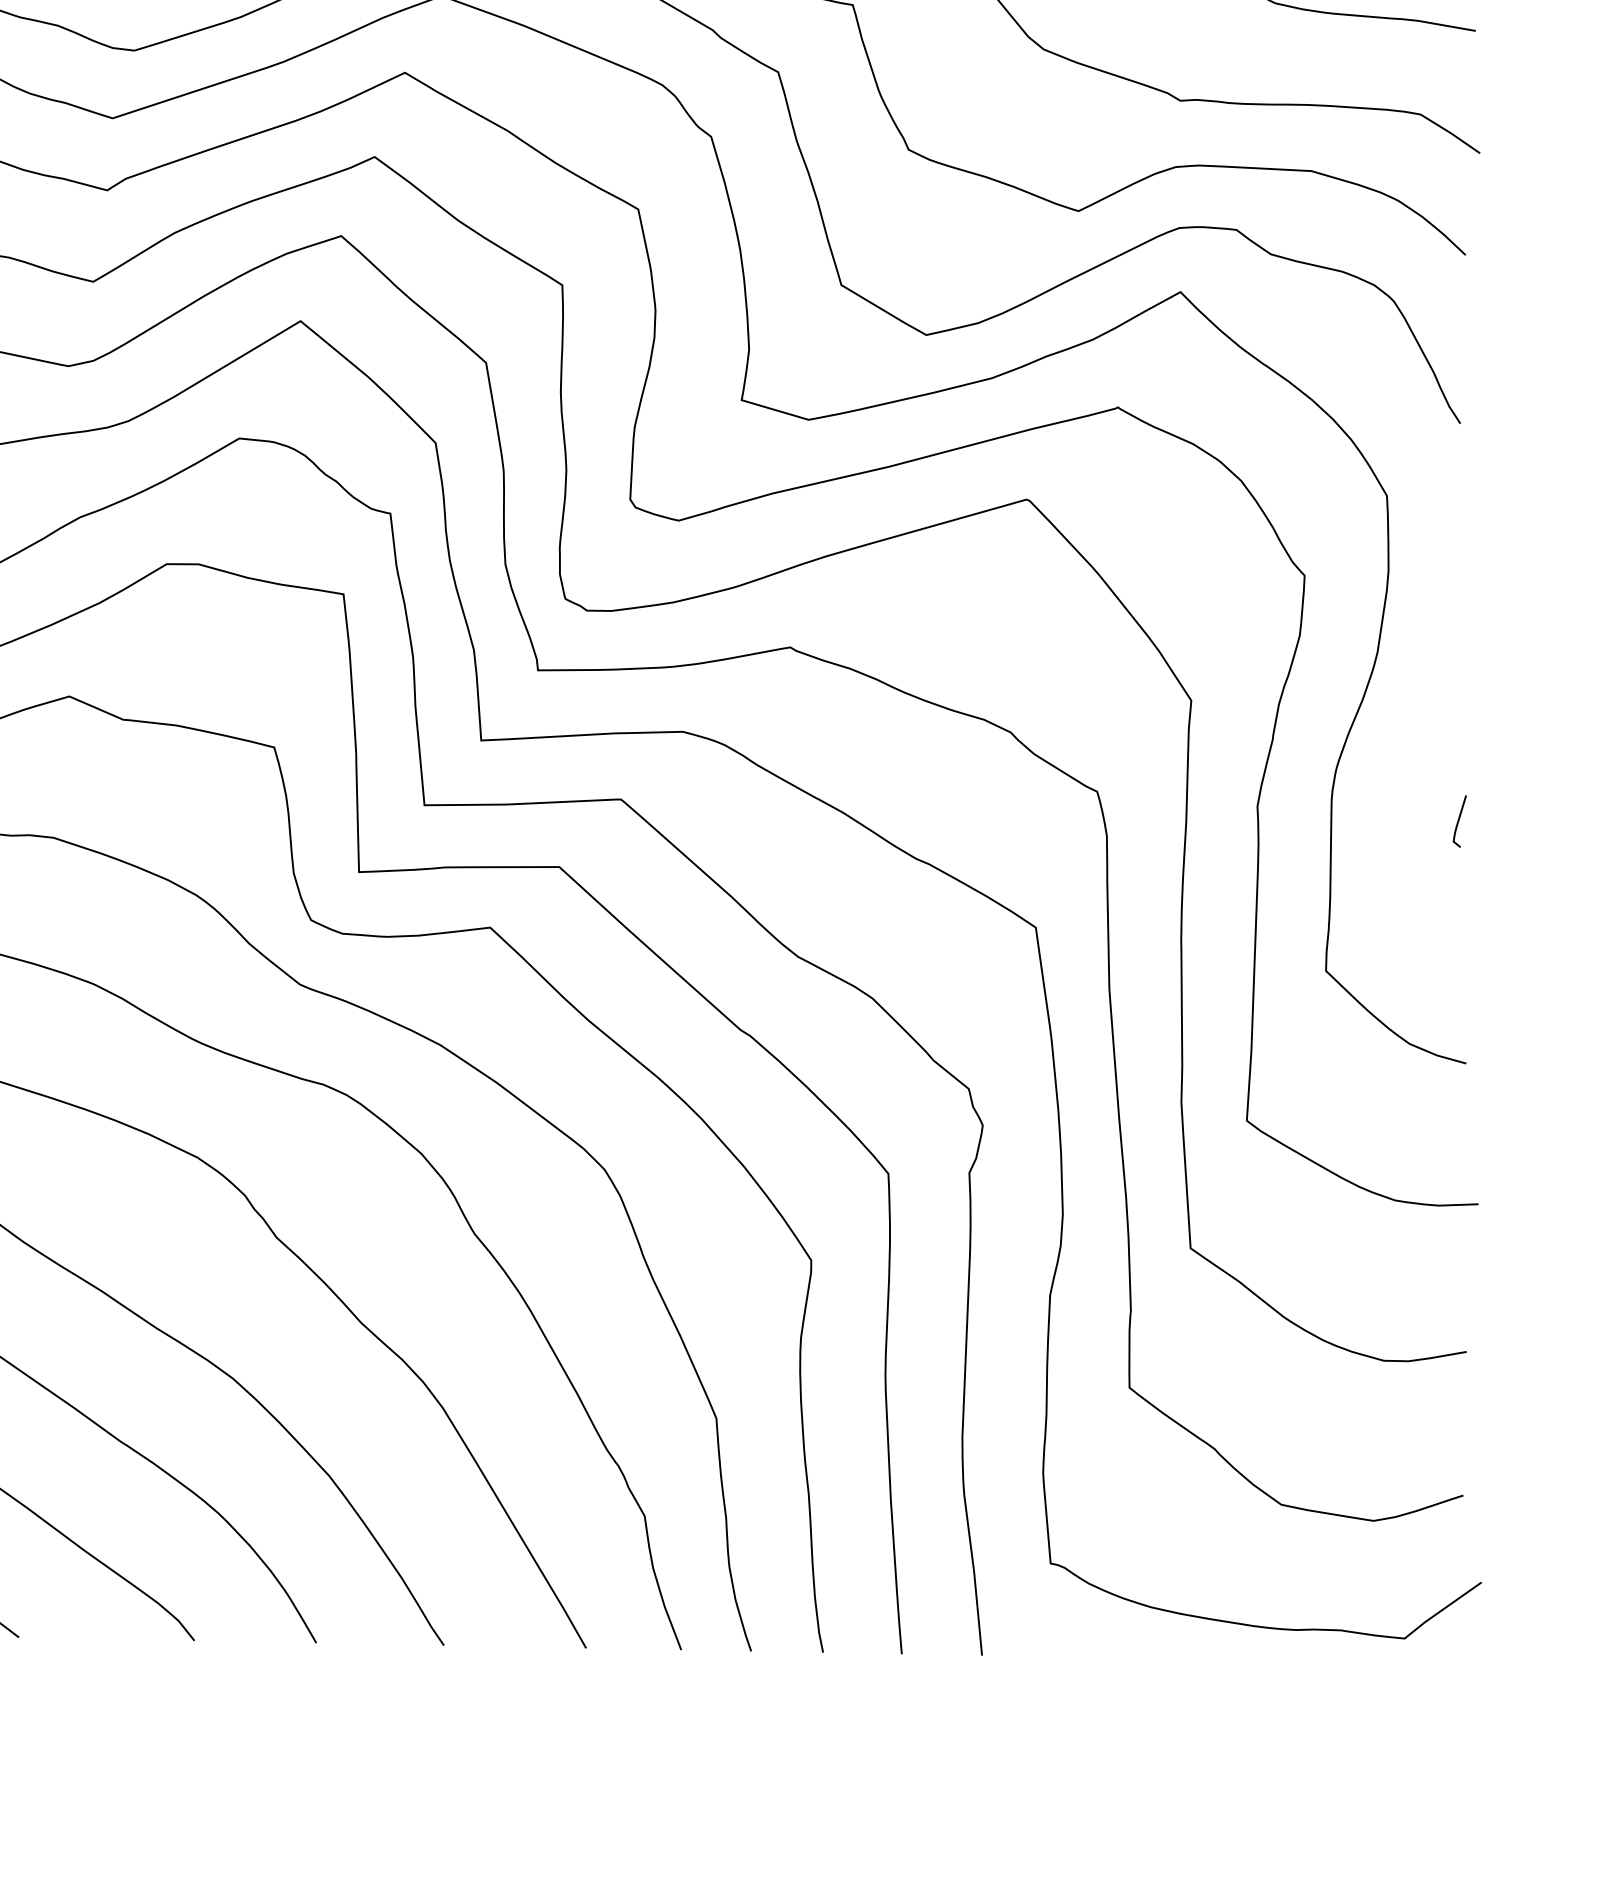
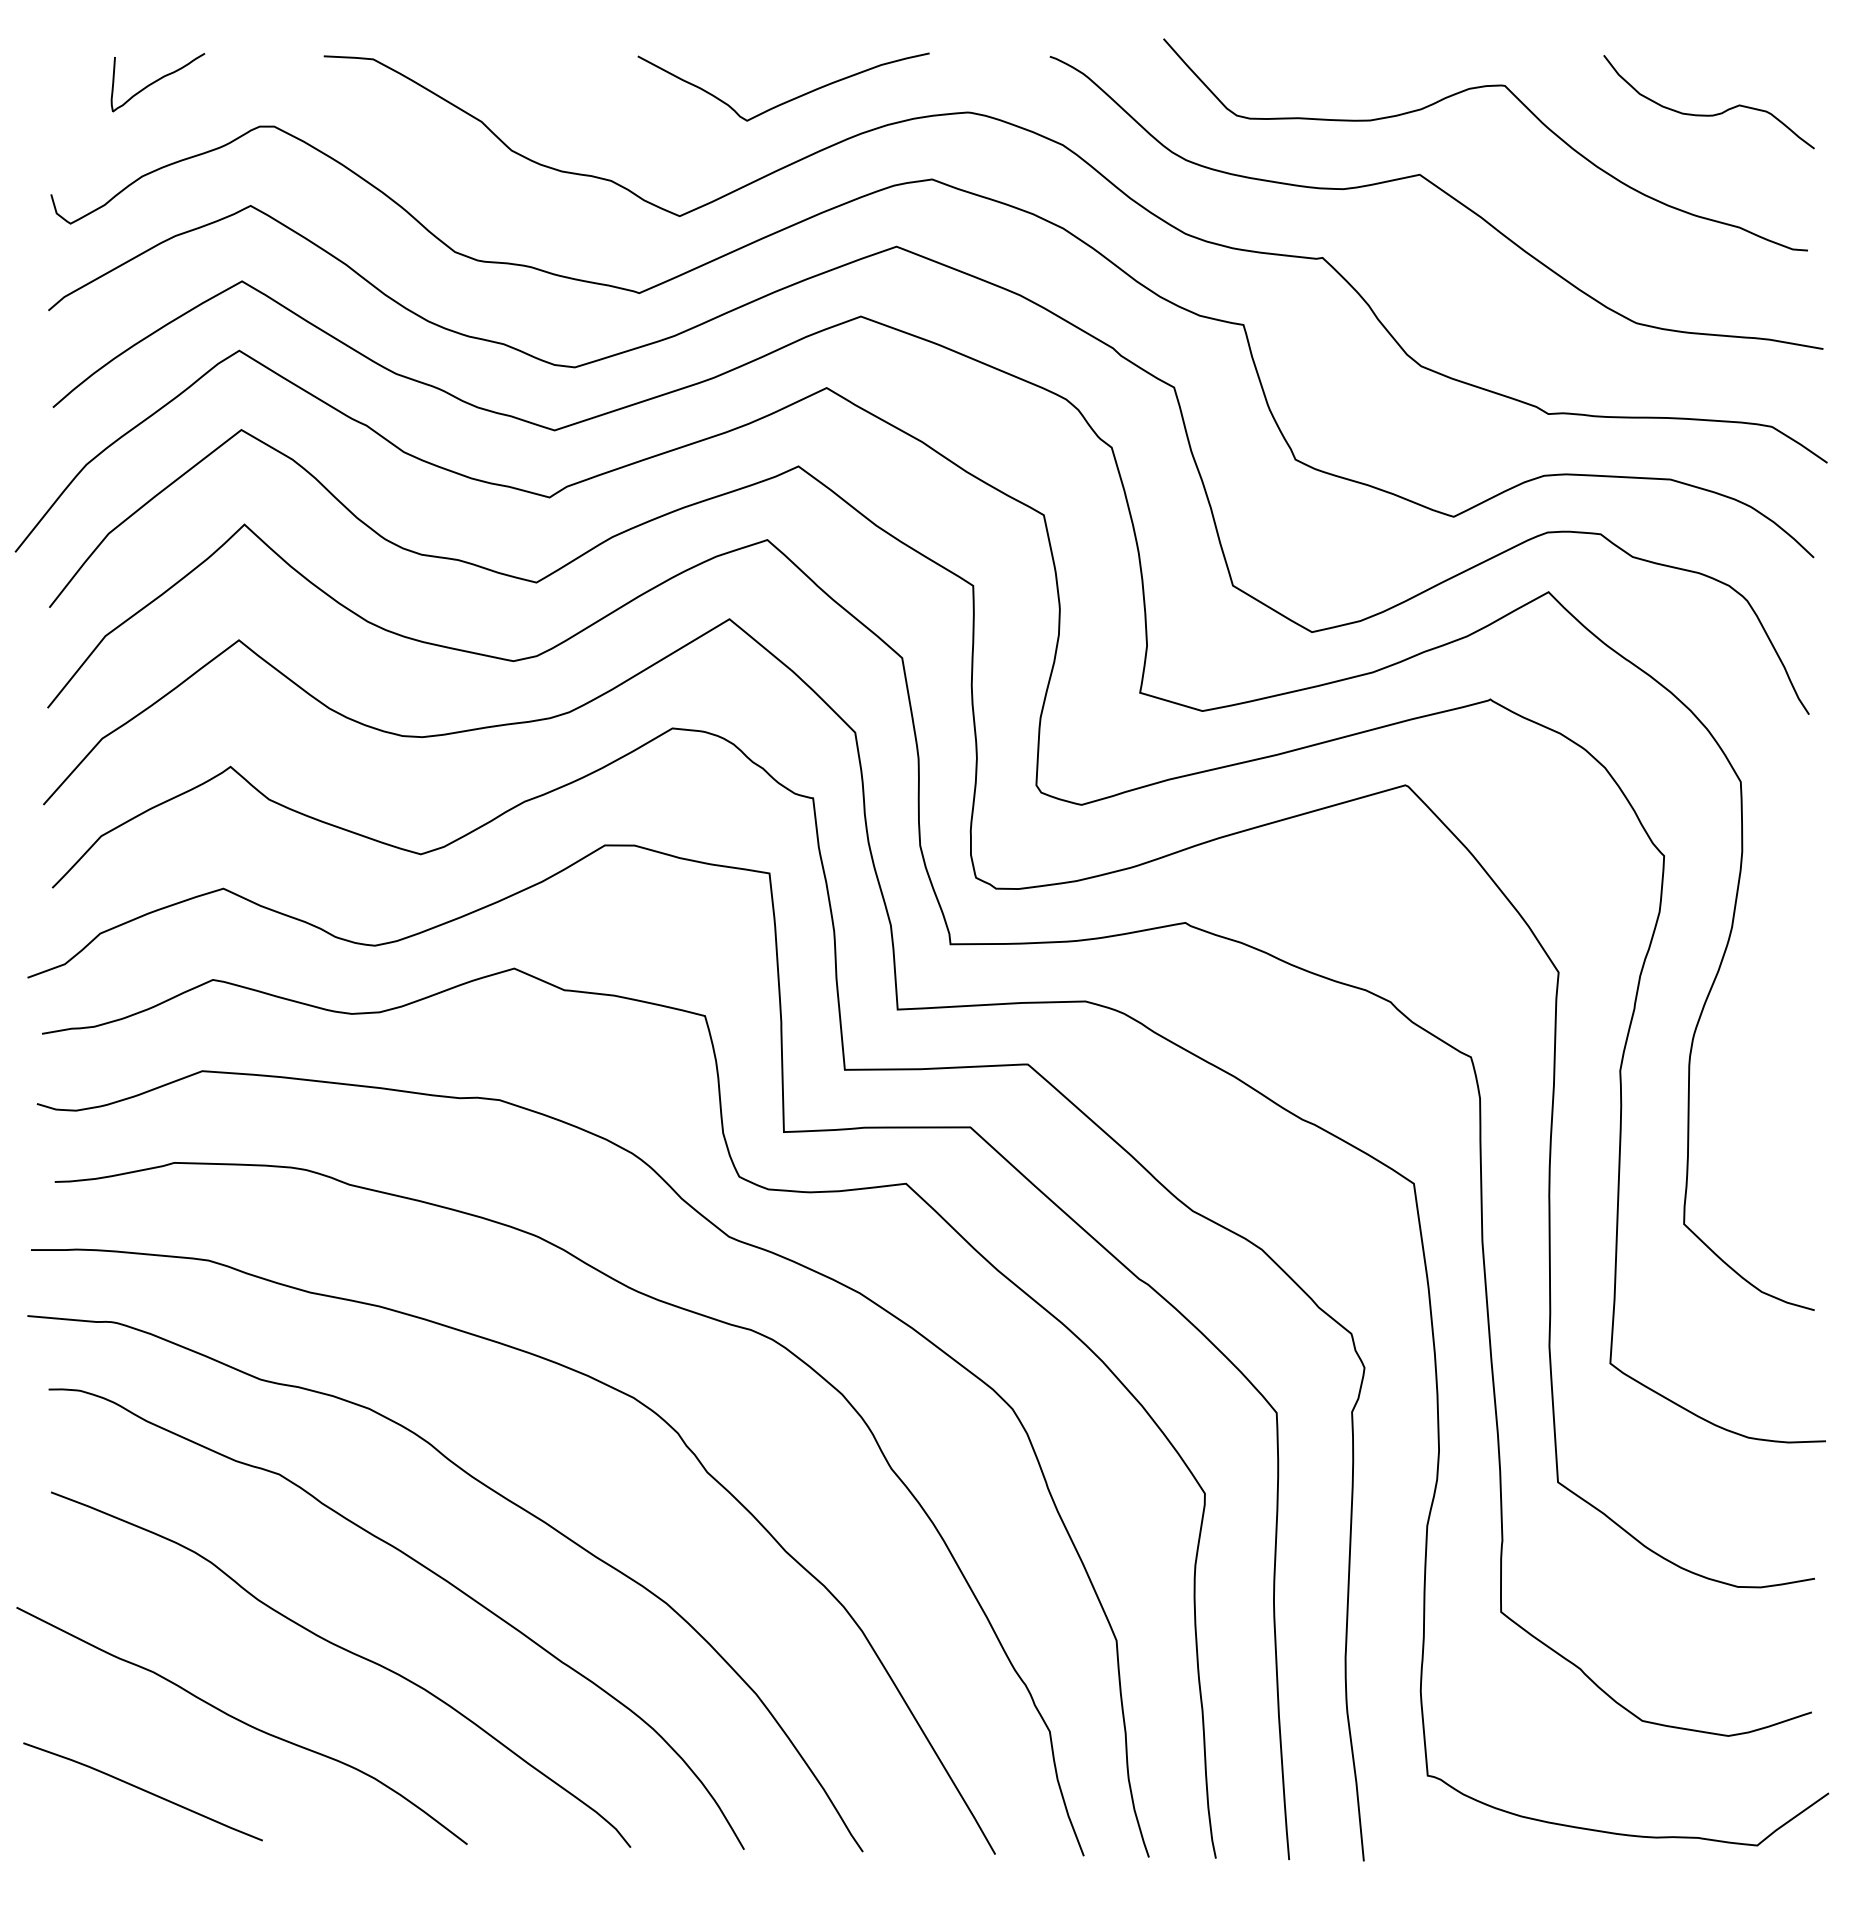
line: (1459, 820) -> (1808, 1084), removed

